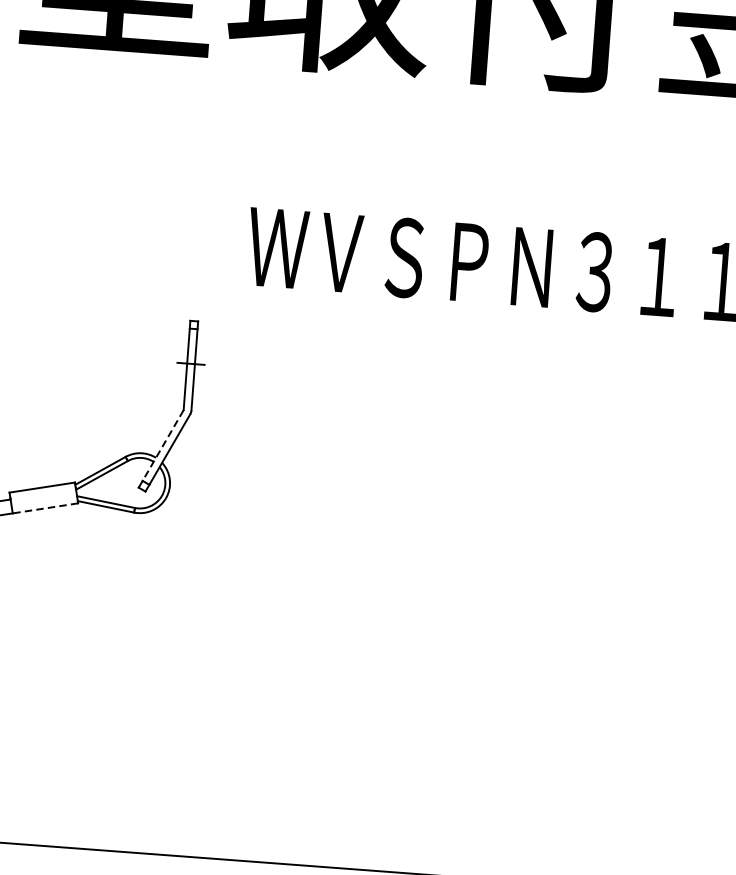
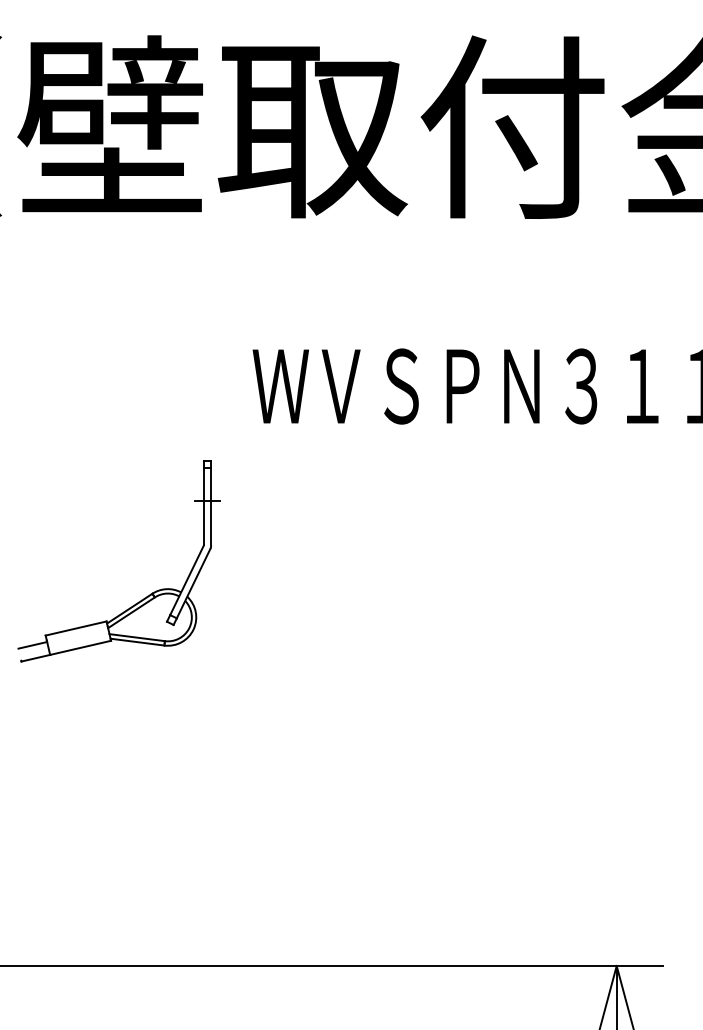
line: (162, 445) -> (186, 580), dashed -> solid
line: (45, 507) -> (80, 647), dashed -> solid

